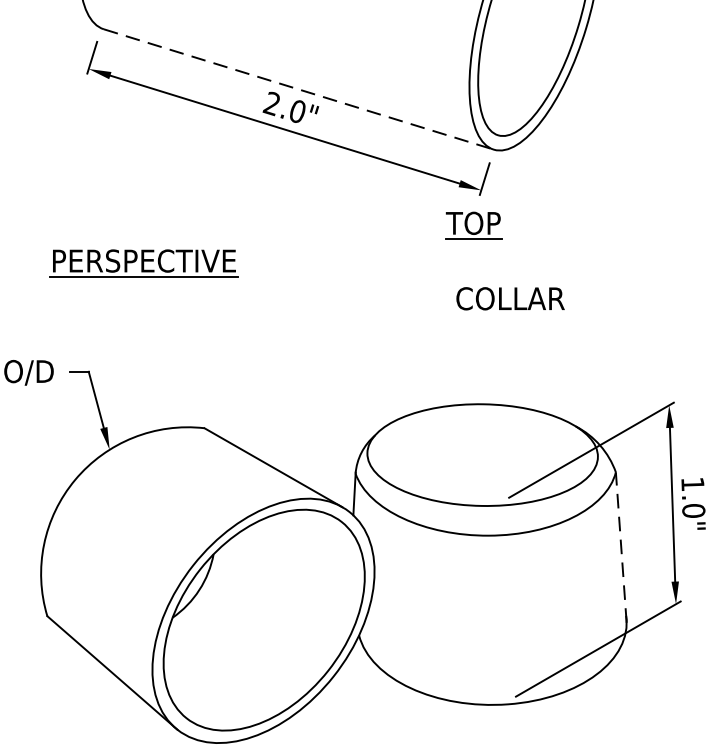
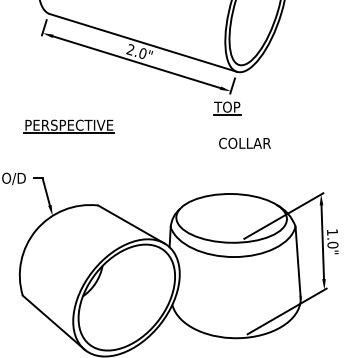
line: (298, 88) -> (143, 42), dashed -> solid
line: (622, 547) -> (298, 262), dashed -> solid

